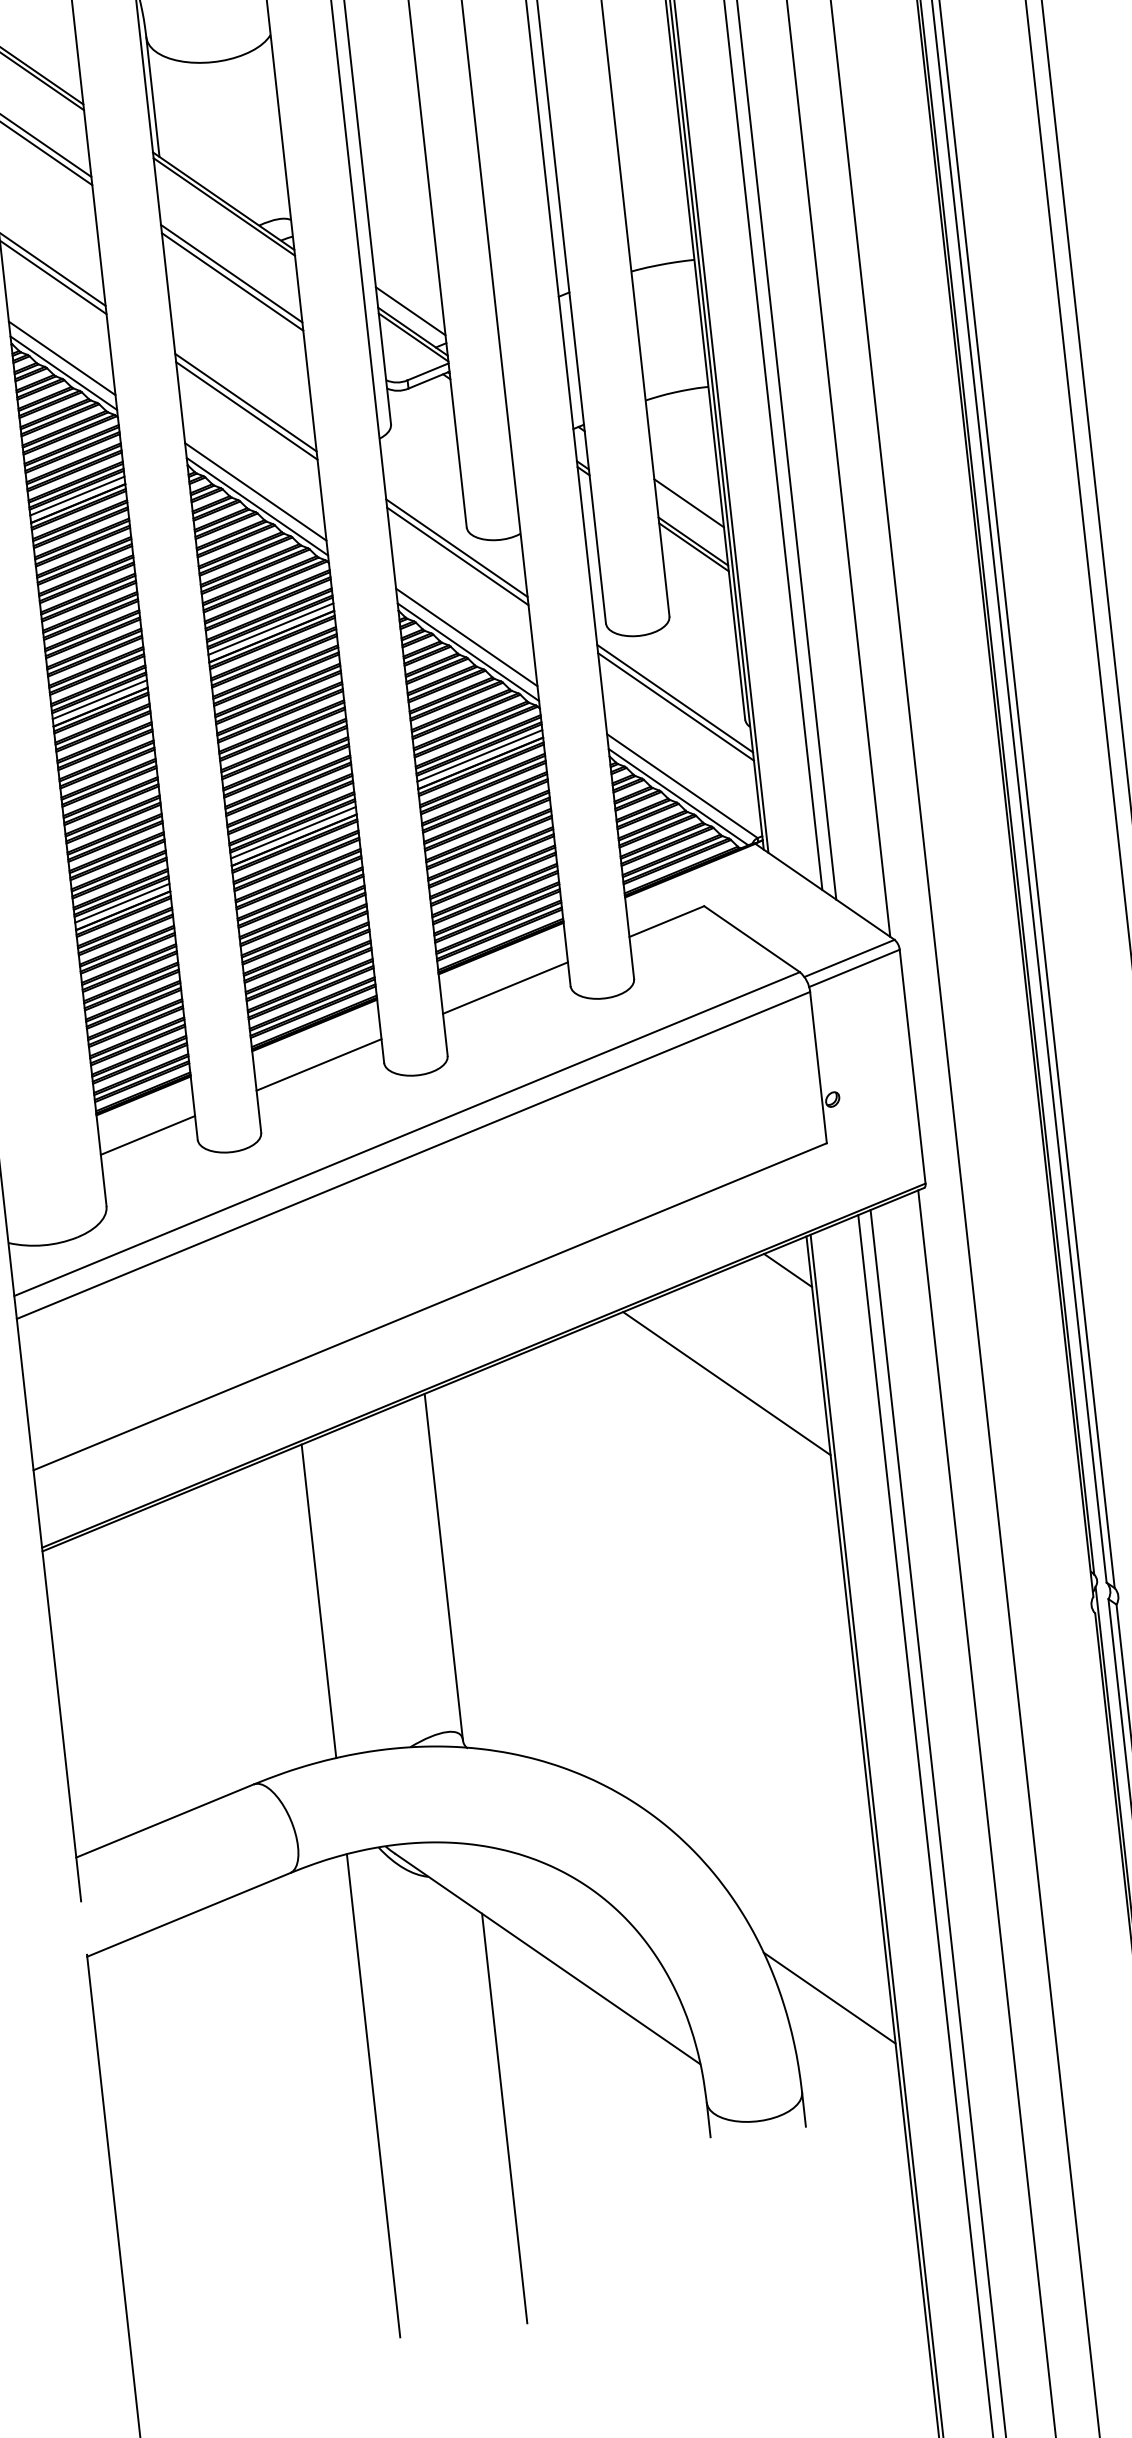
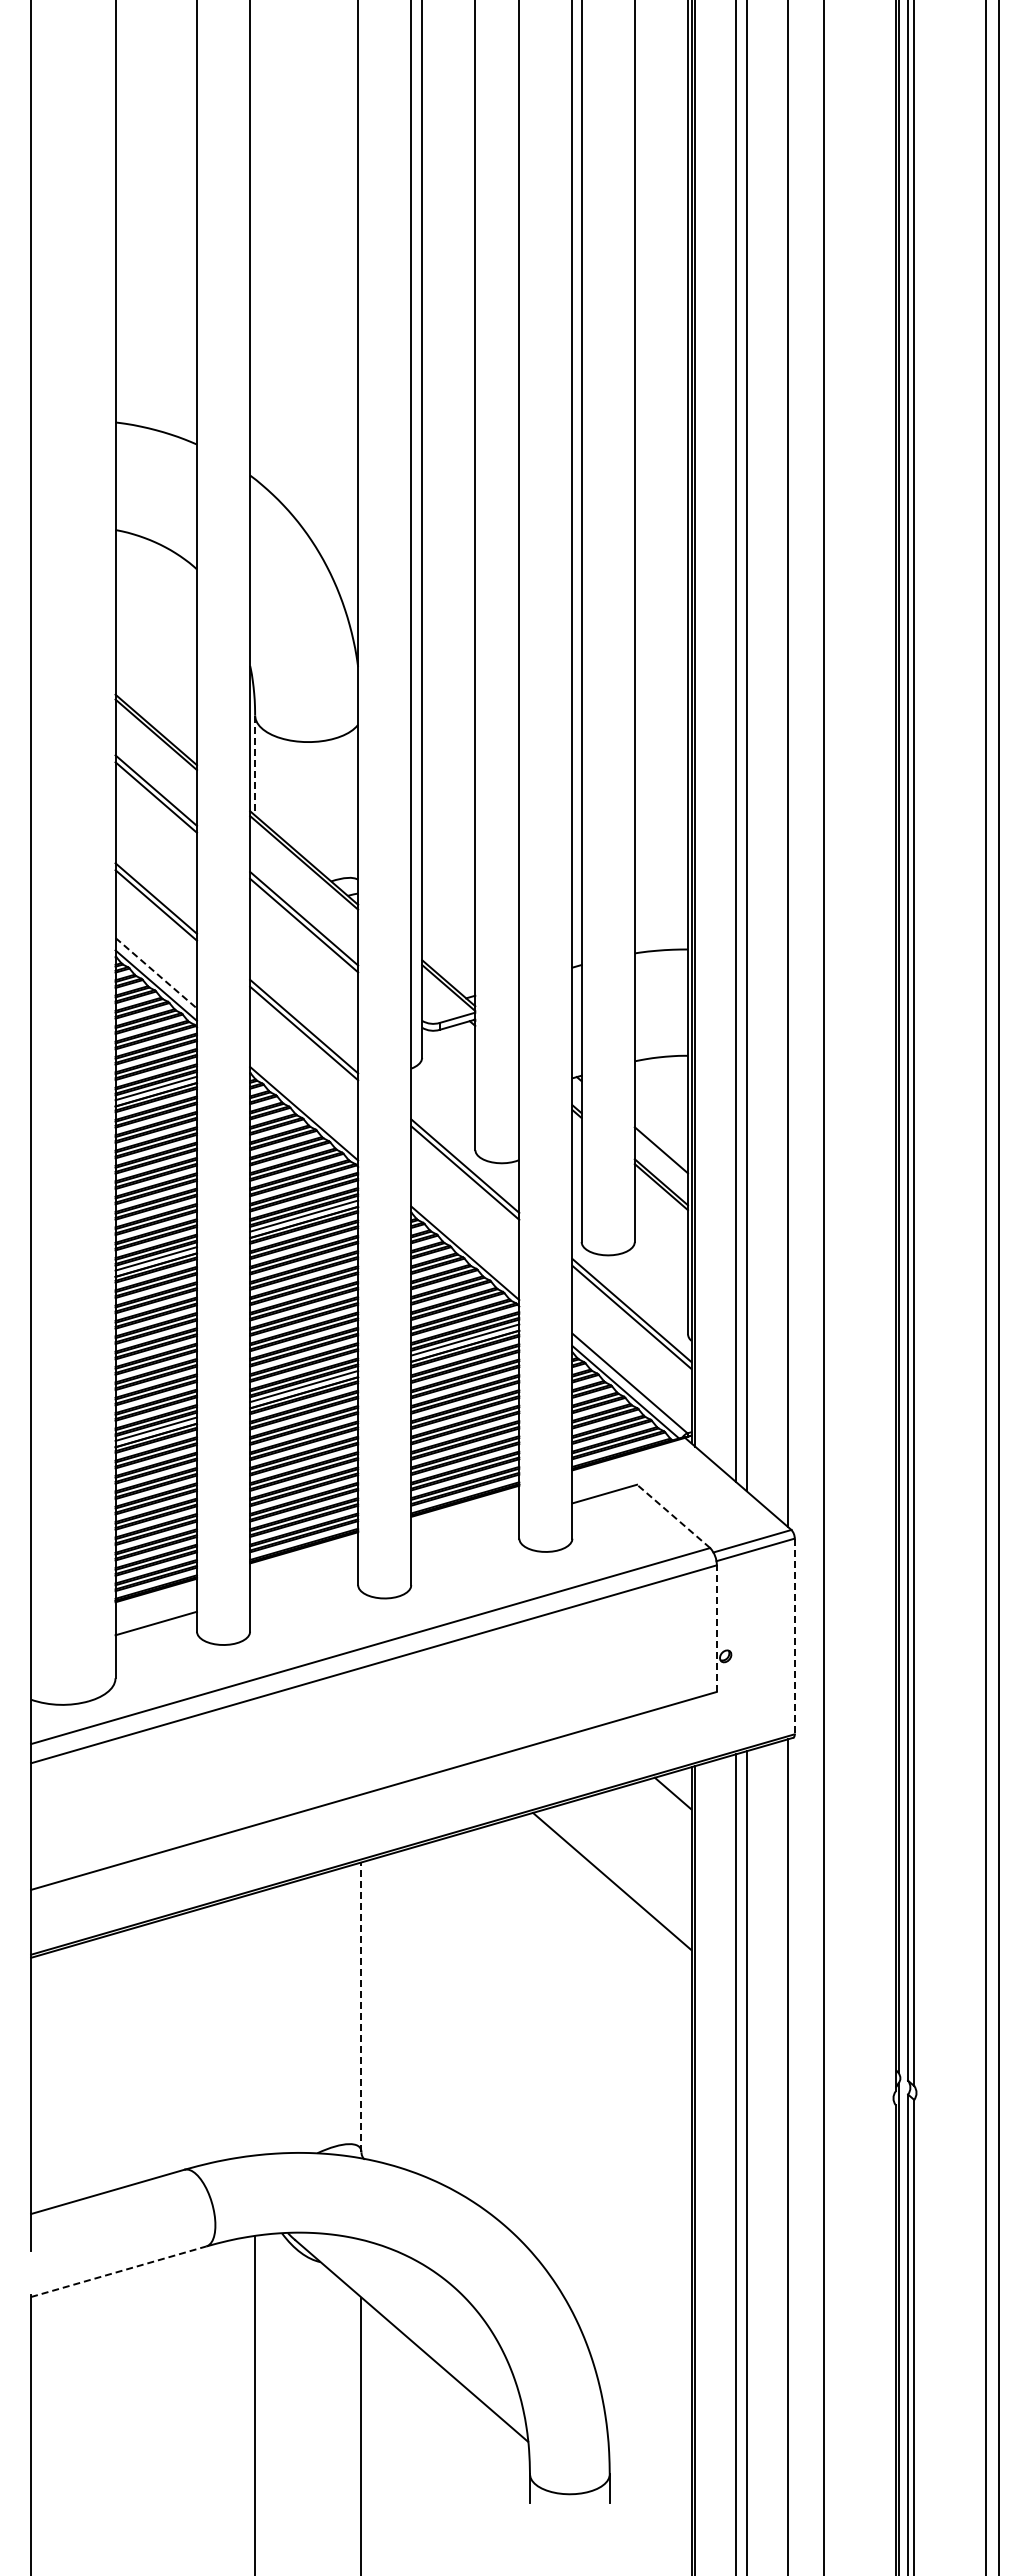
line: (153, 98) -> (255, 766), solid -> dashed
line: (410, 311) -> (448, 966), removed
line: (62, 358) -> (156, 973), solid -> dashed
line: (256, 492) -> (304, 1101), removed
line: (466, 636) -> (465, 1240), removed
line: (751, 939) -> (673, 1516), solid -> dashed
line: (505, 987) -> (465, 1533), removed
line: (319, 1064) -> (304, 1580), removed
line: (912, 1066) -> (794, 1636), solid -> dashed
line: (818, 1067) -> (716, 1628), solid -> dashed
line: (443, 1567) -> (361, 2007), solid -> dashed
line: (319, 1601) -> (255, 2024), removed
line: (189, 1914) -> (119, 2271), solid -> dashed
line: (828, 1997) -> (640, 2398), removed

